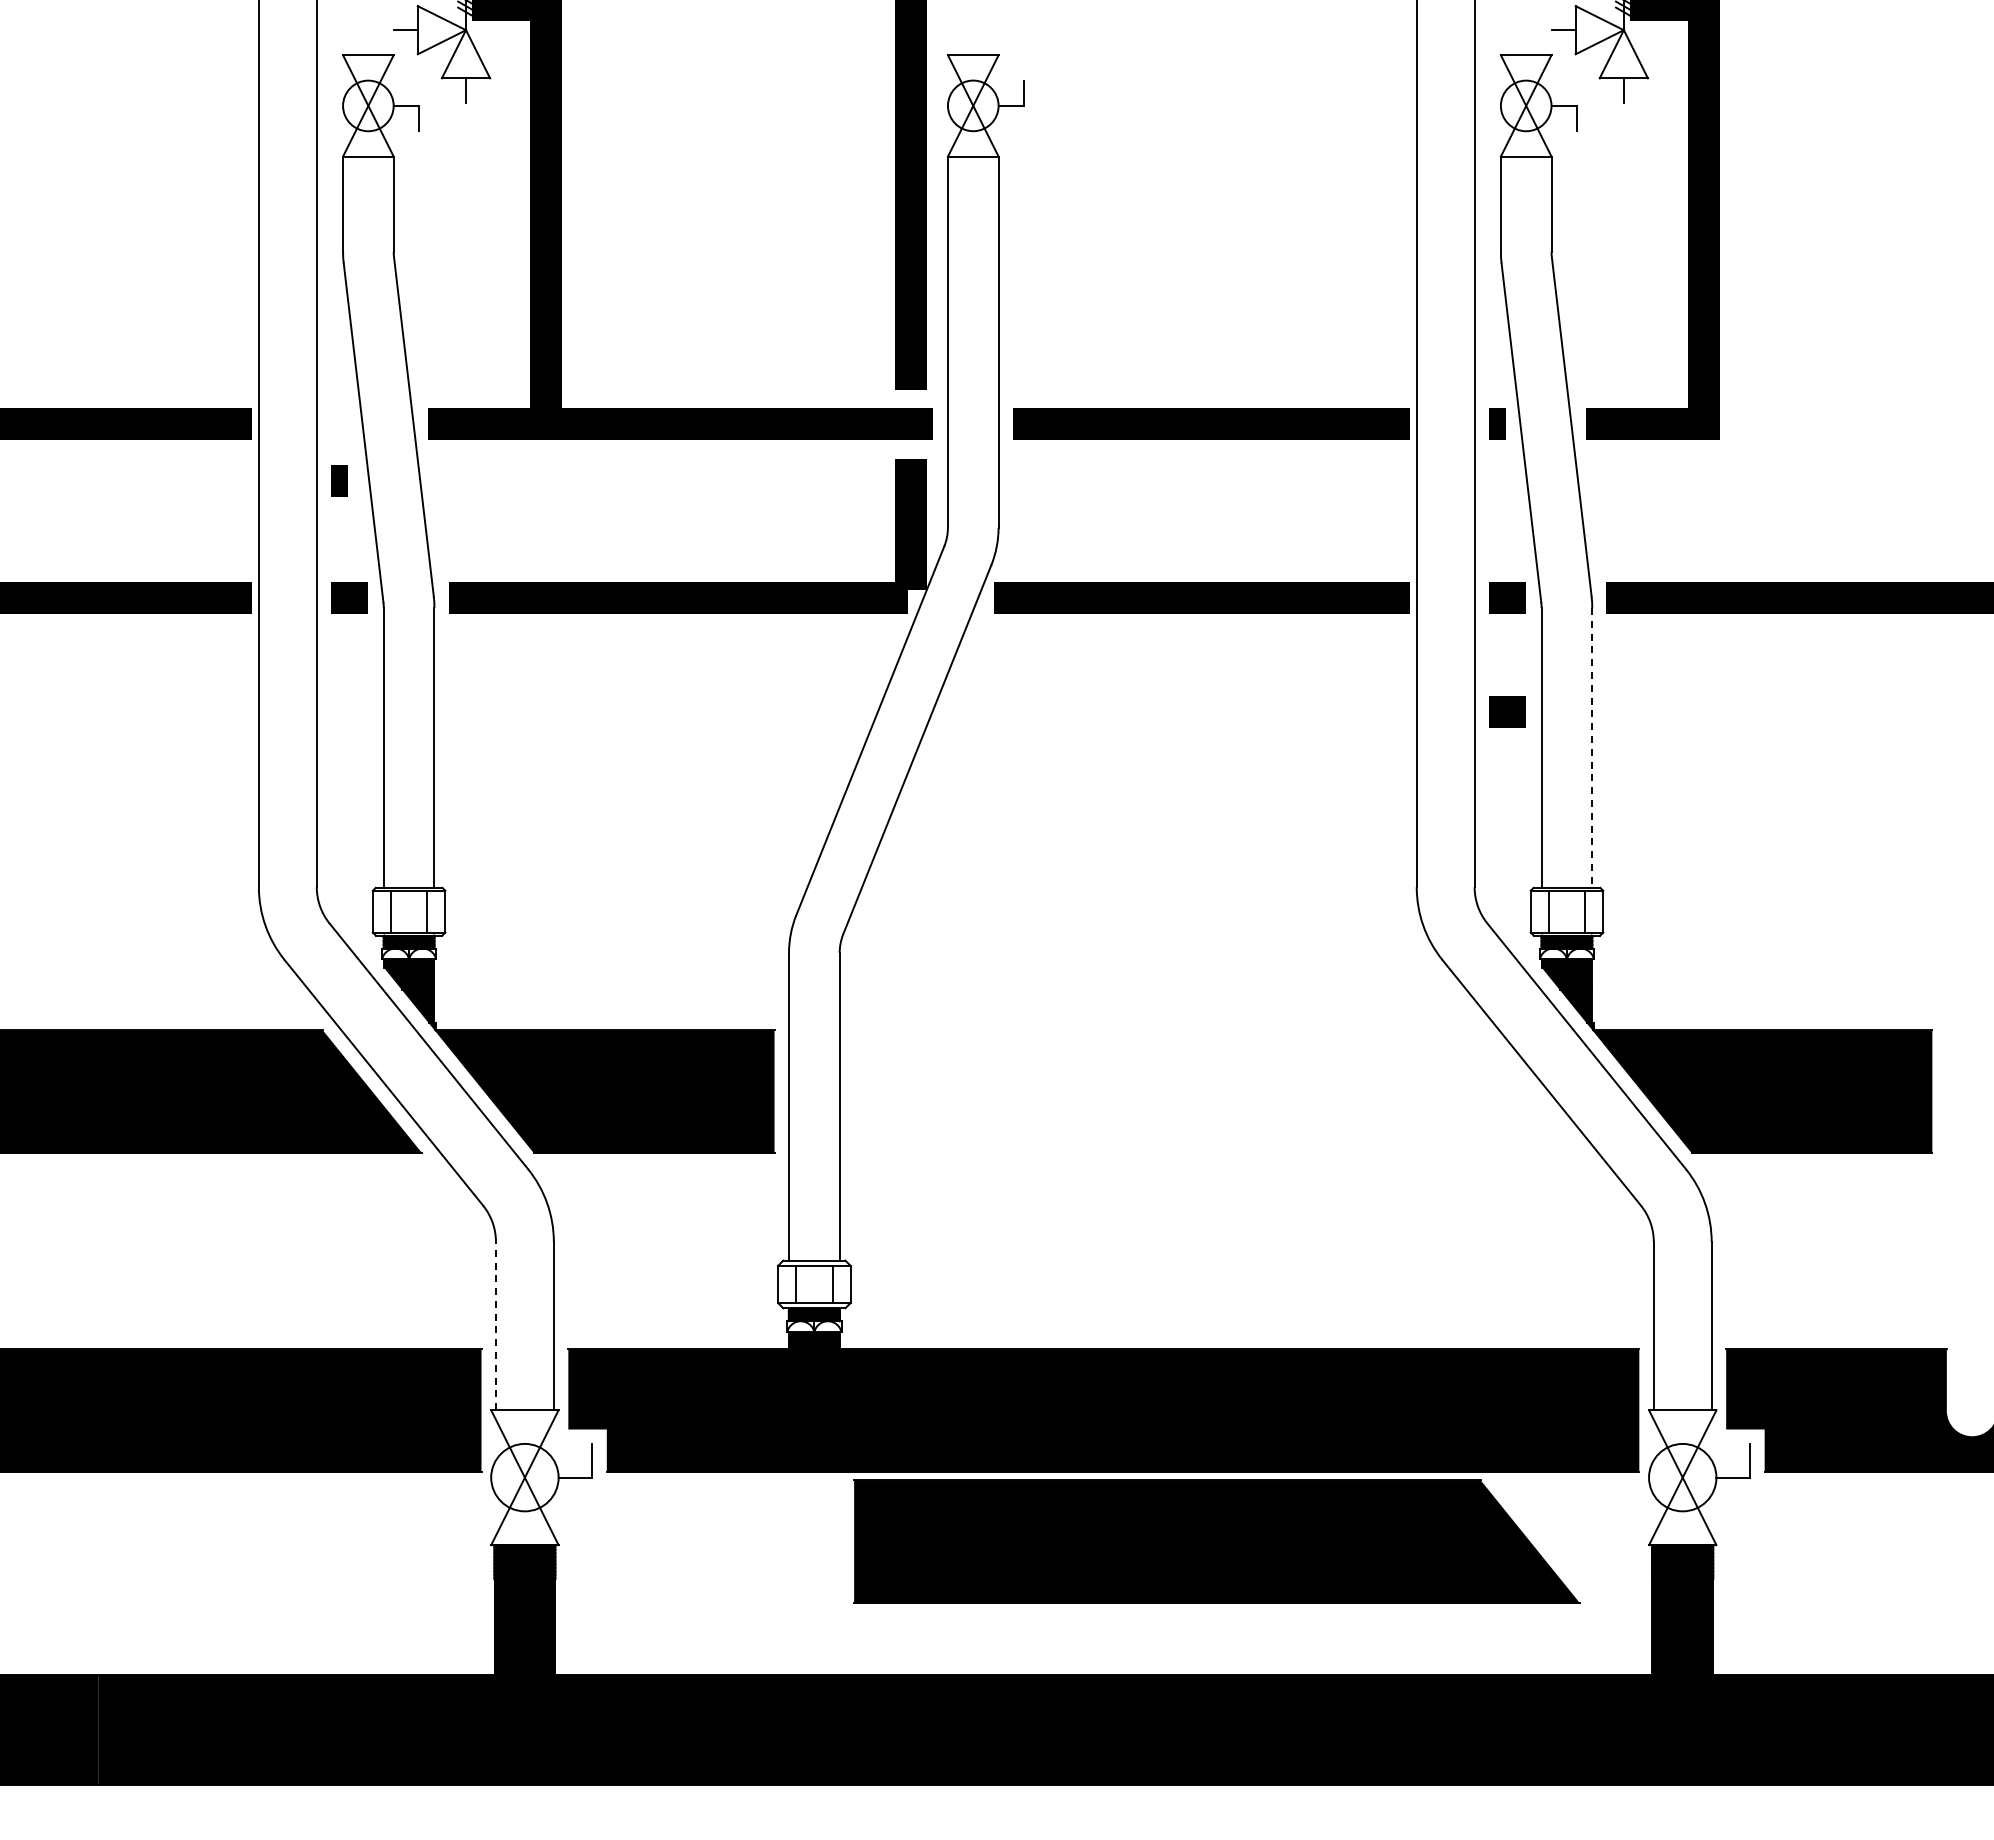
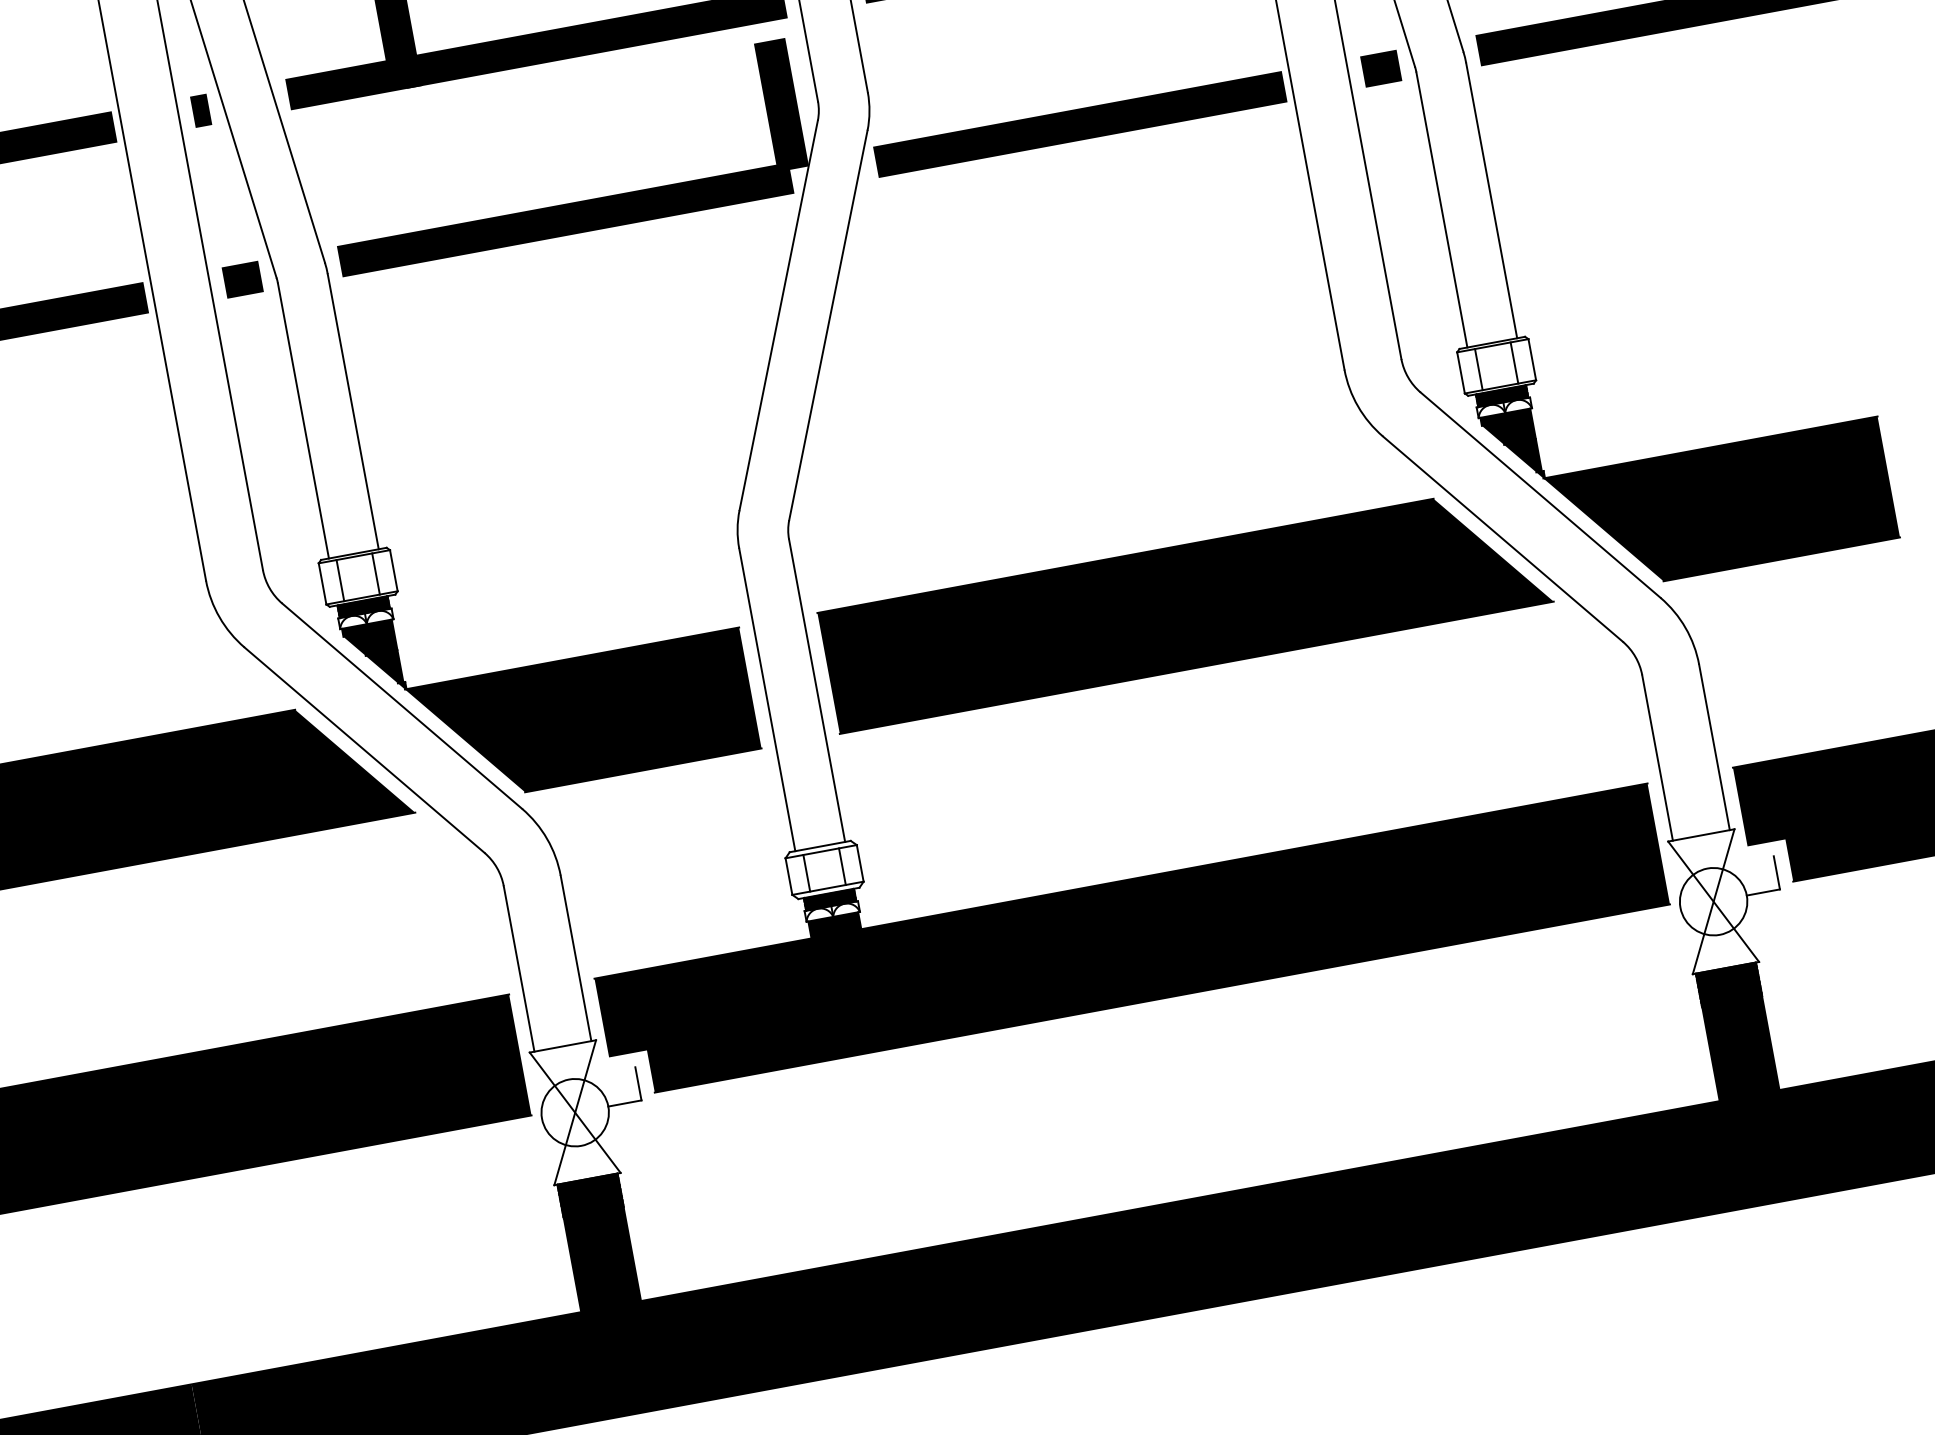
line: (339, 480) -> (200, 110), moved
line: (1507, 711) -> (1401, 180), removed
line: (1592, 748) -> (1492, 201), dashed -> solid
line: (495, 1325) -> (518, 968), dashed -> solid
part: (1216, 1541) -> (1184, 606), moved

